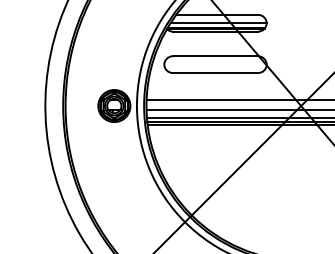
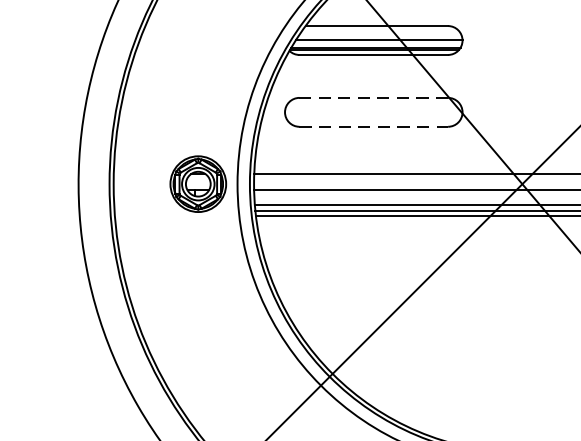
line: (215, 56) -> (373, 98), solid -> dashed
line: (215, 72) -> (373, 125), solid -> dashed

